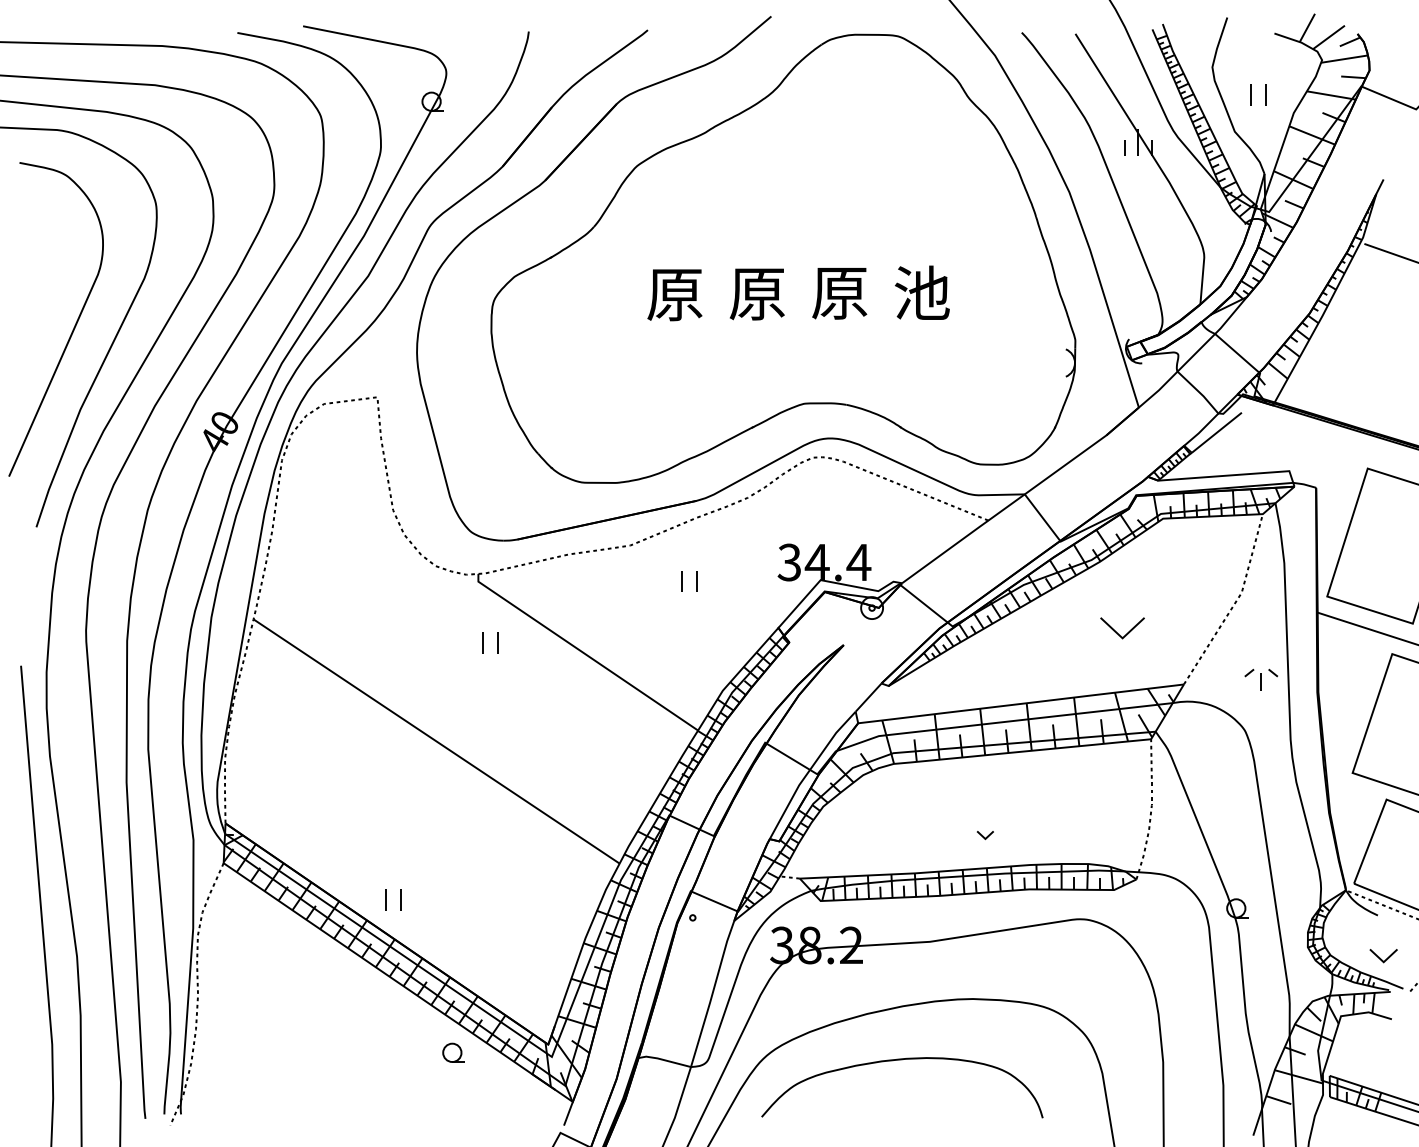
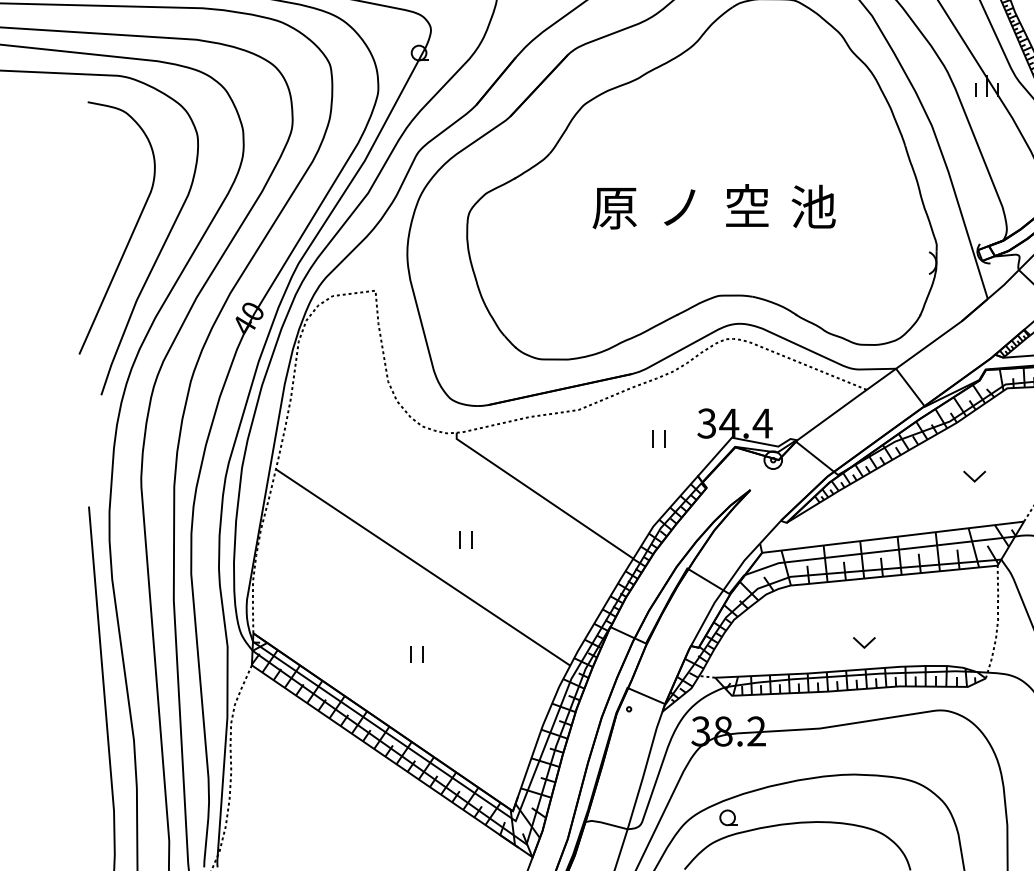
text: (839, 291) -> (747, 205), 原 -> 空
text: (756, 294) -> (680, 208), 原 -> ノ
part: (682, 581) -> (652, 438), moved
part: (1122, 628) -> (974, 476), size x0.62
part: (483, 642) -> (460, 539), moved
part: (985, 835) -> (864, 643), size x1.67
part: (386, 899) -> (410, 654), moved
part: (453, 1052) -> (728, 817), moved

